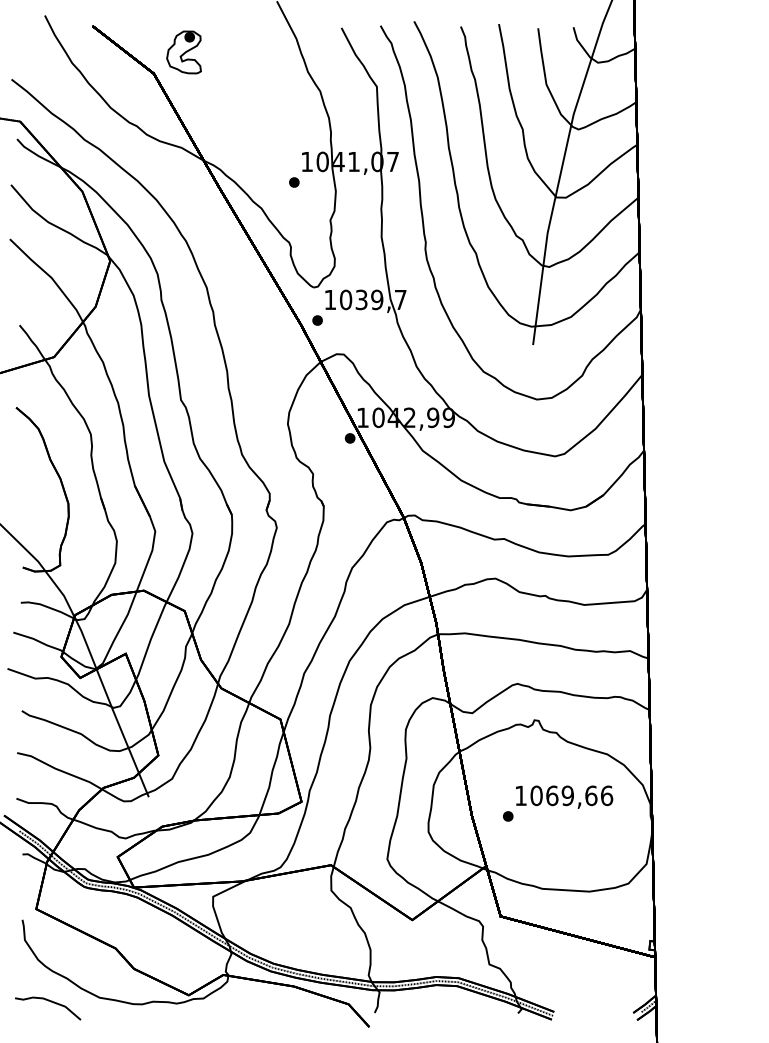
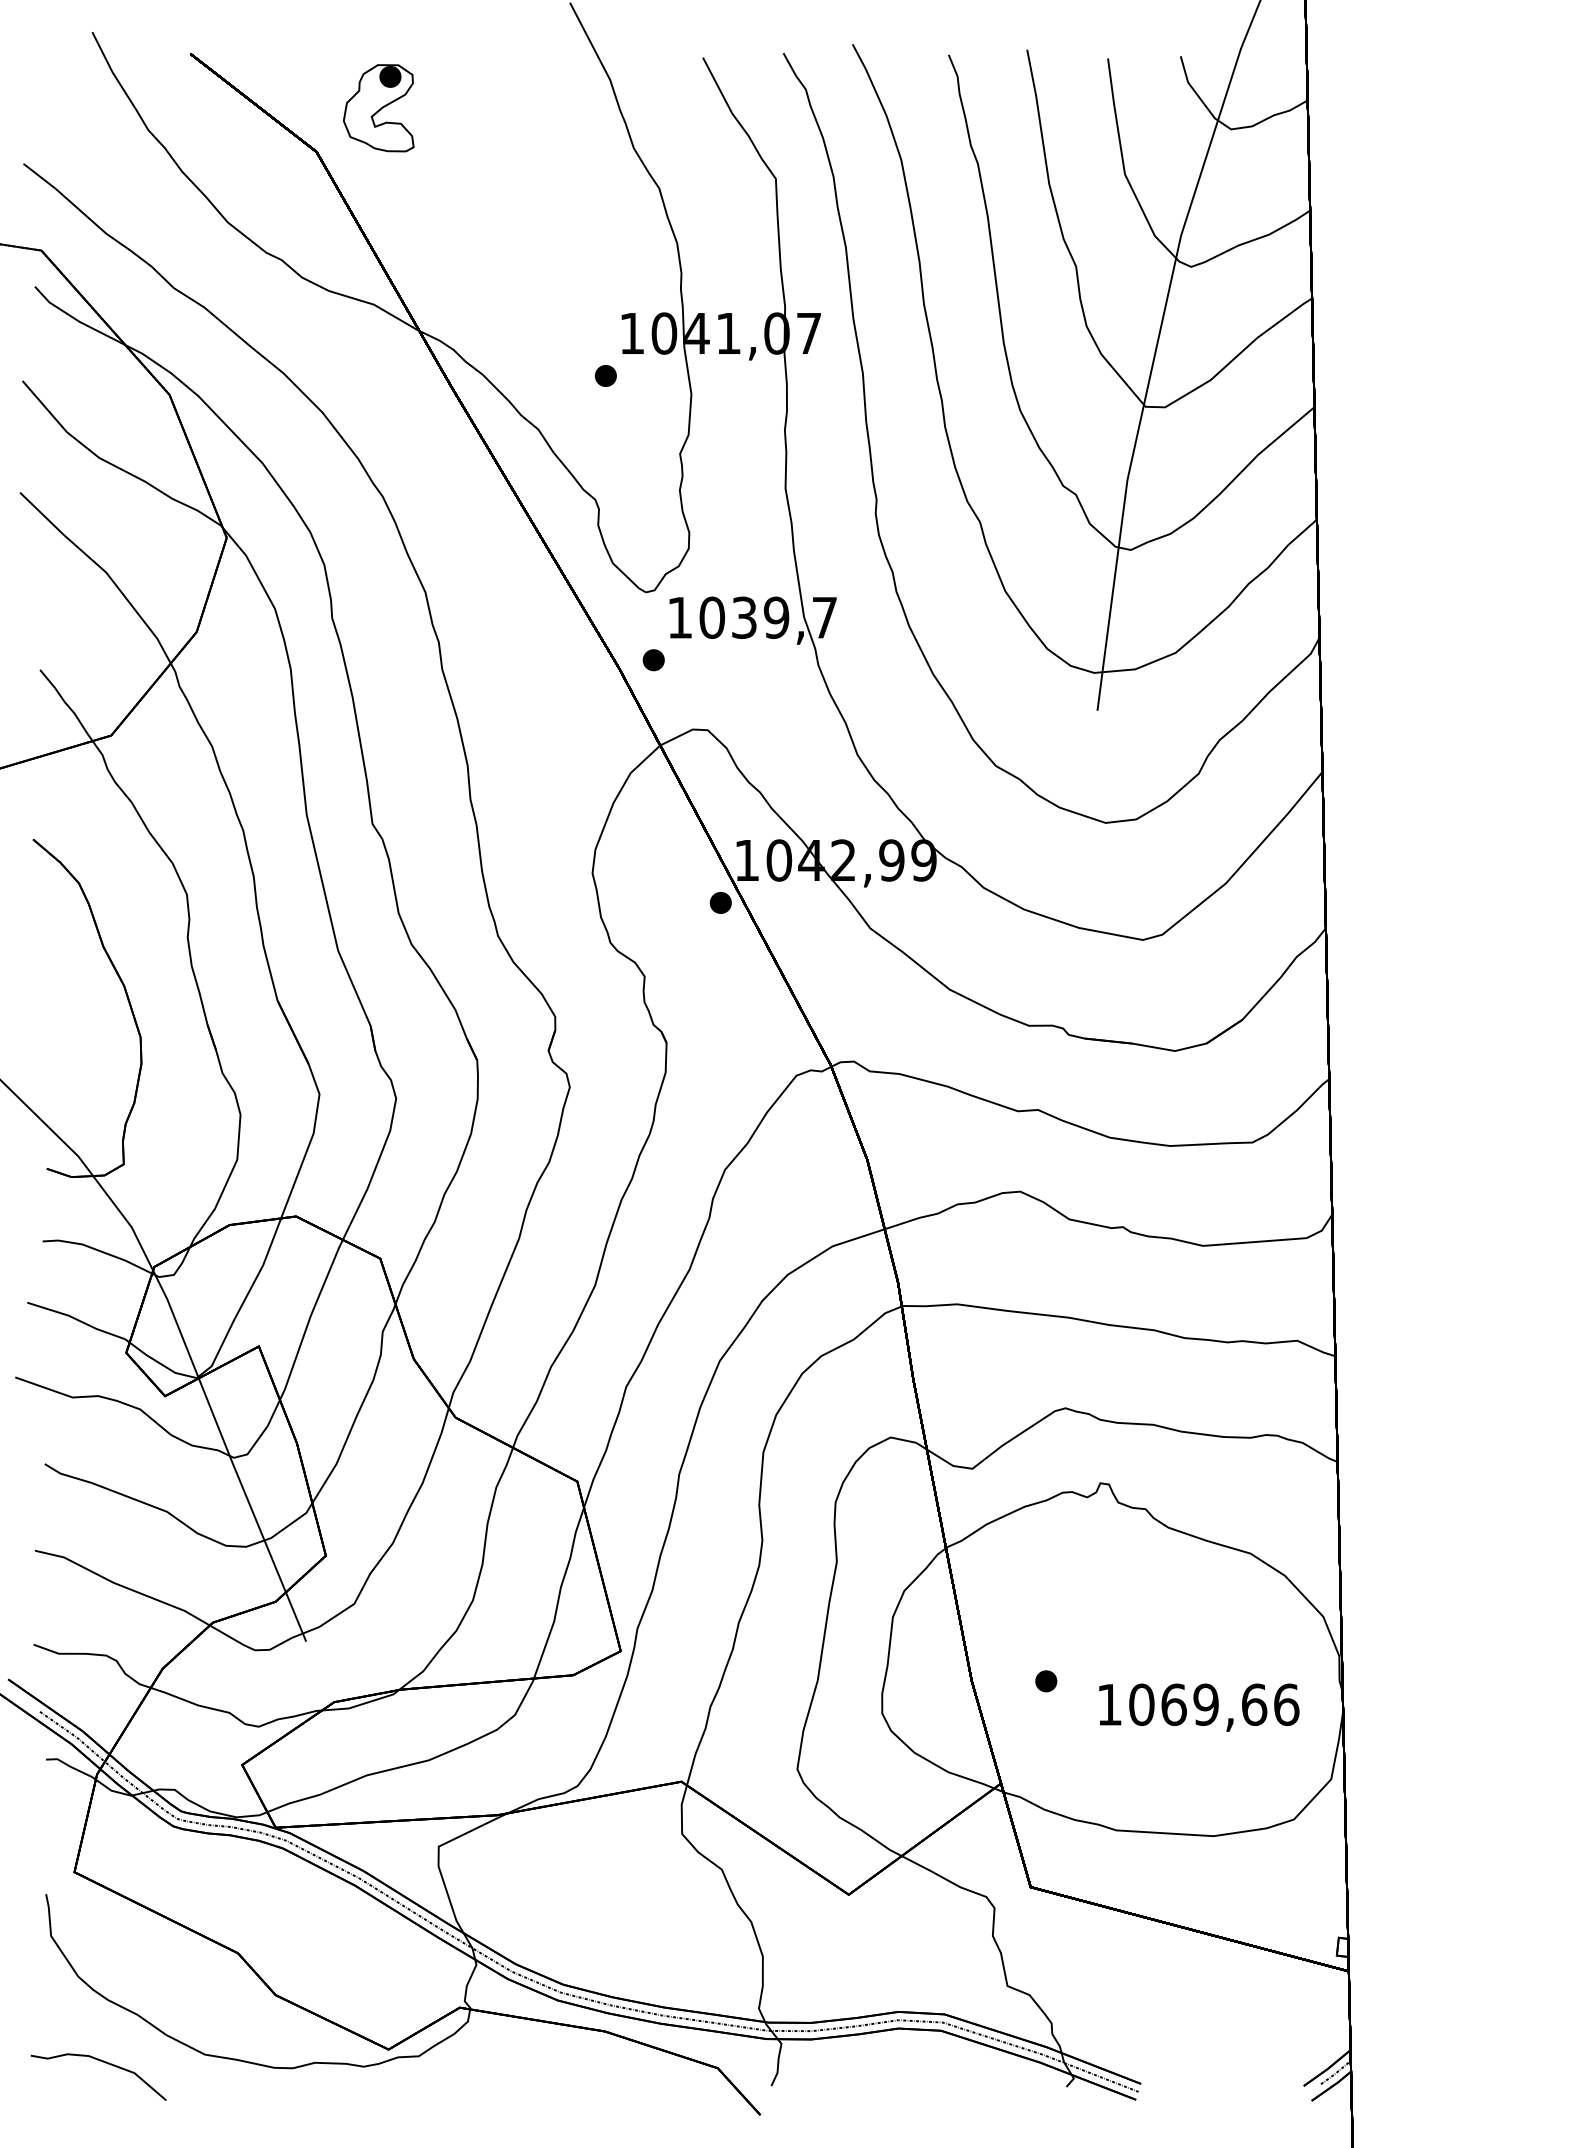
text: (564, 796) -> (1199, 1706), moved

